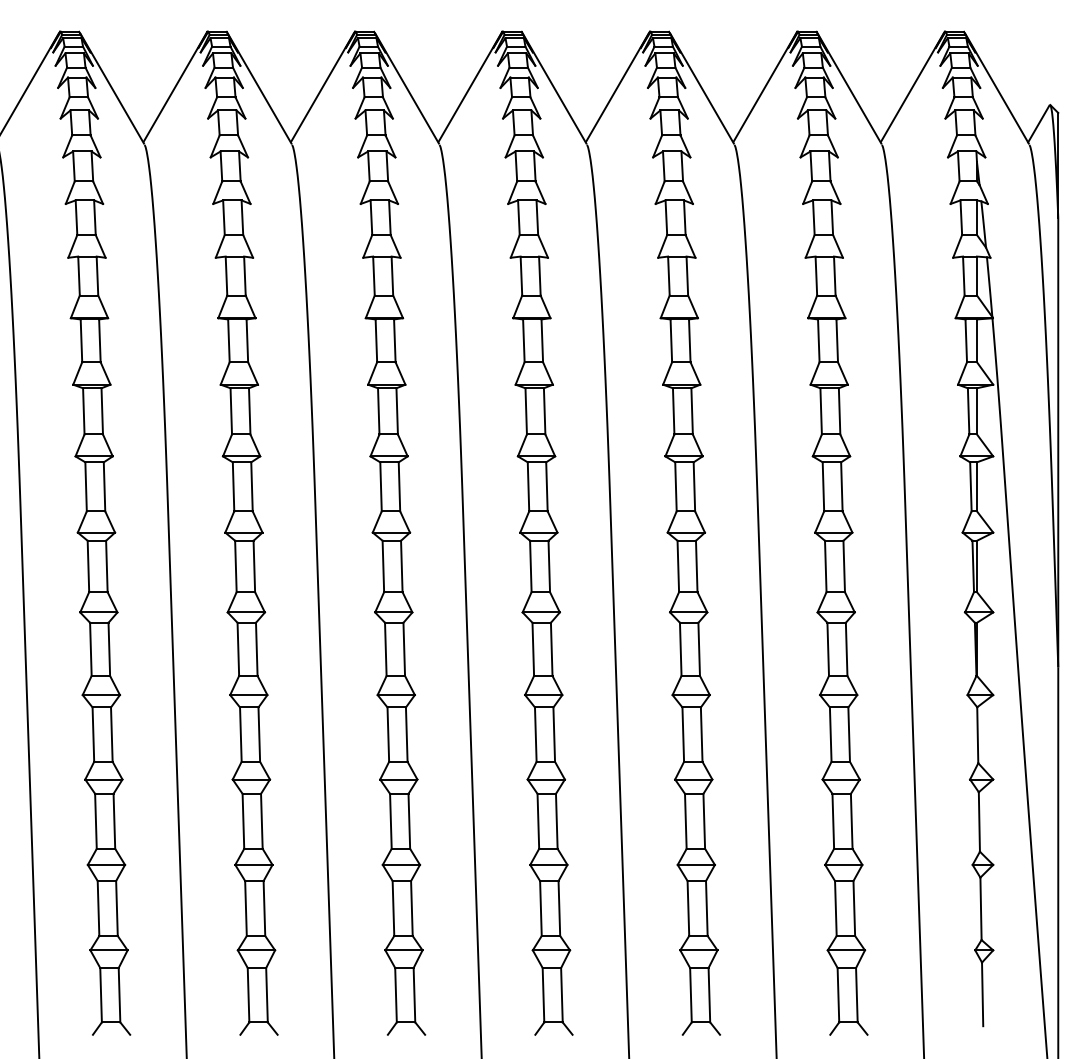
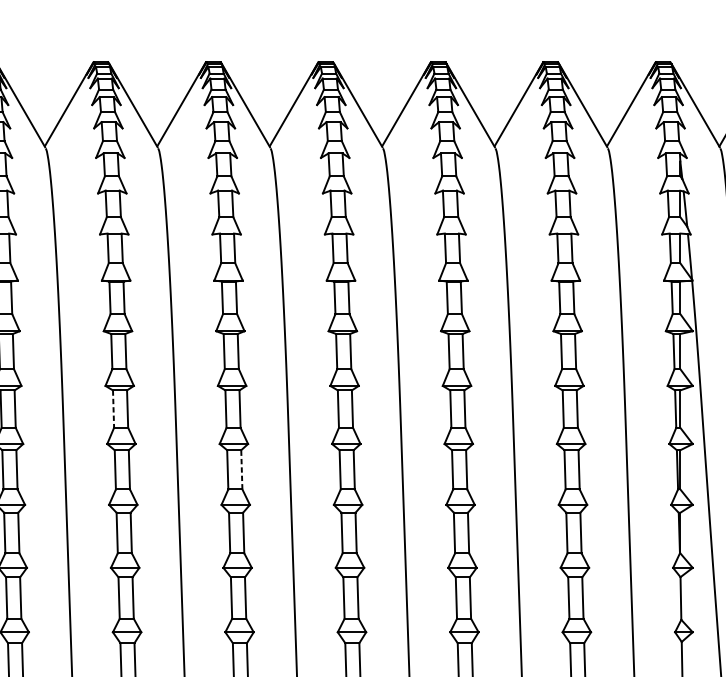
line: (233, 486) -> (113, 408), solid -> dashed
line: (401, 566) -> (241, 469), solid -> dashed

